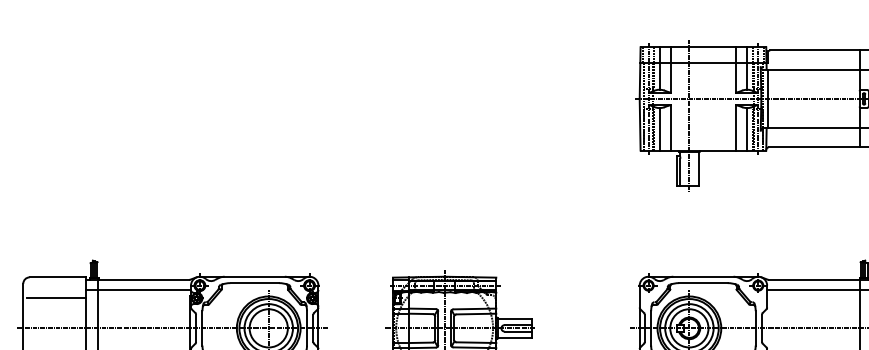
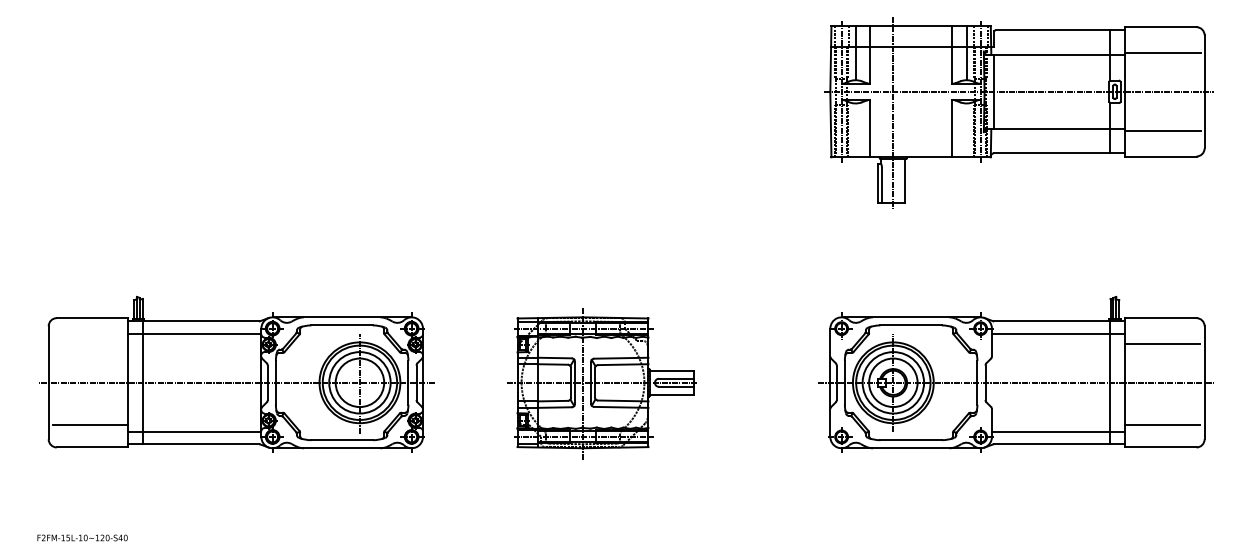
line: (659, 129) -> (855, 130), removed
line: (747, 129) -> (966, 130), removed
line: (56, 298) -> (90, 344), removed

